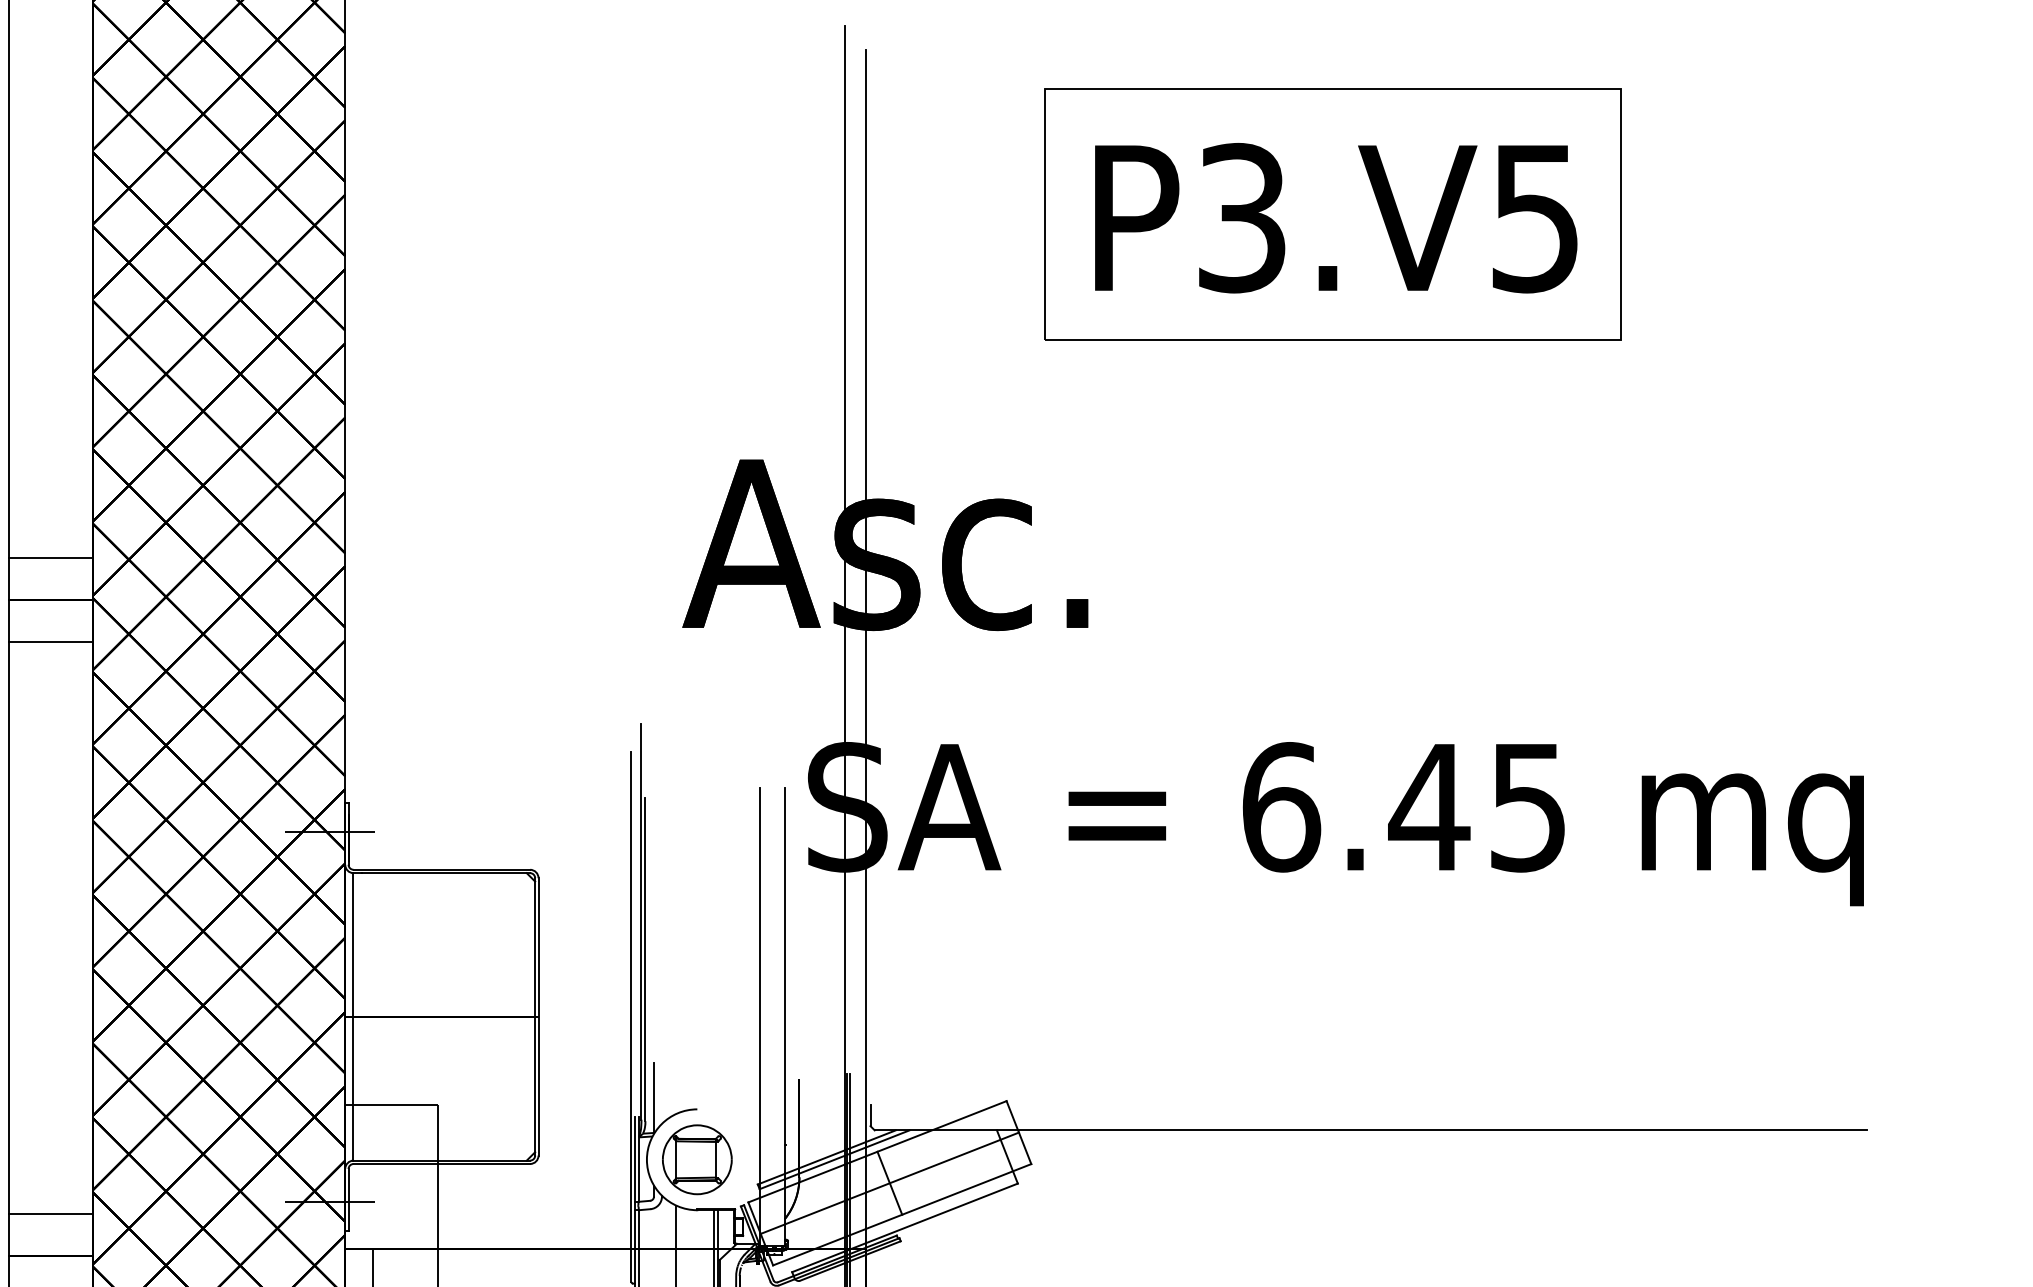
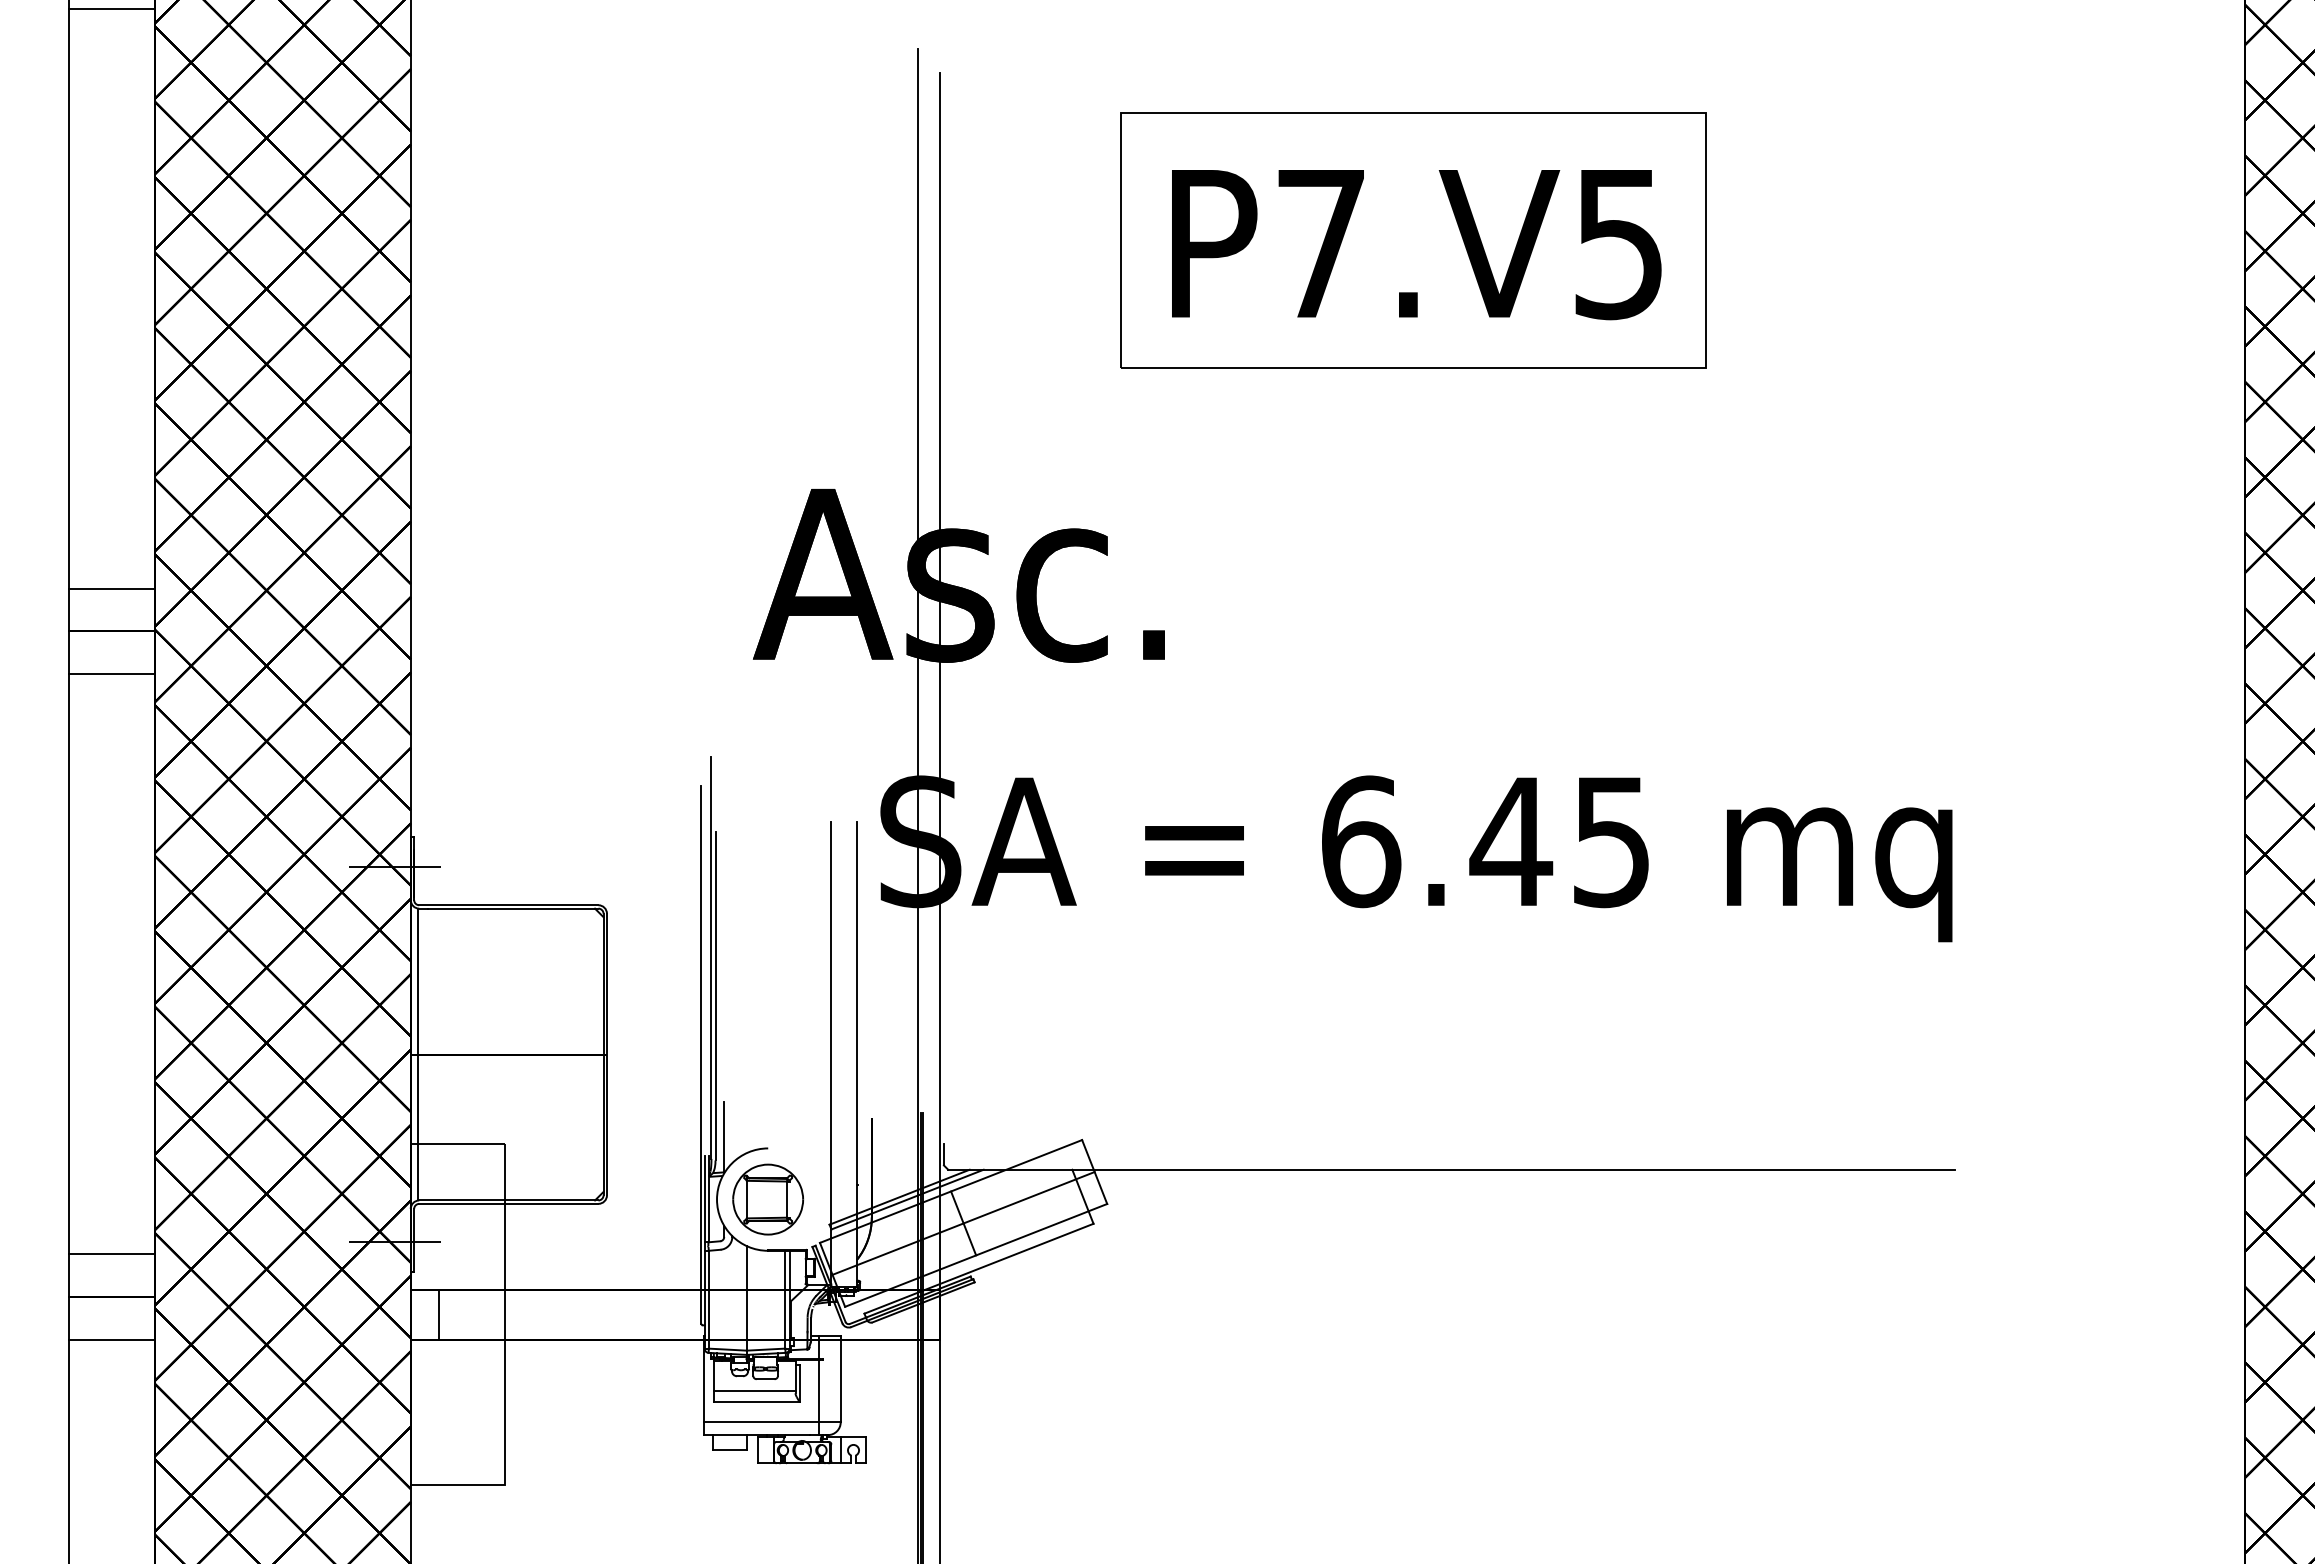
text: (1241, 217) -> (1320, 243), P3.V5 -> P7.V5

